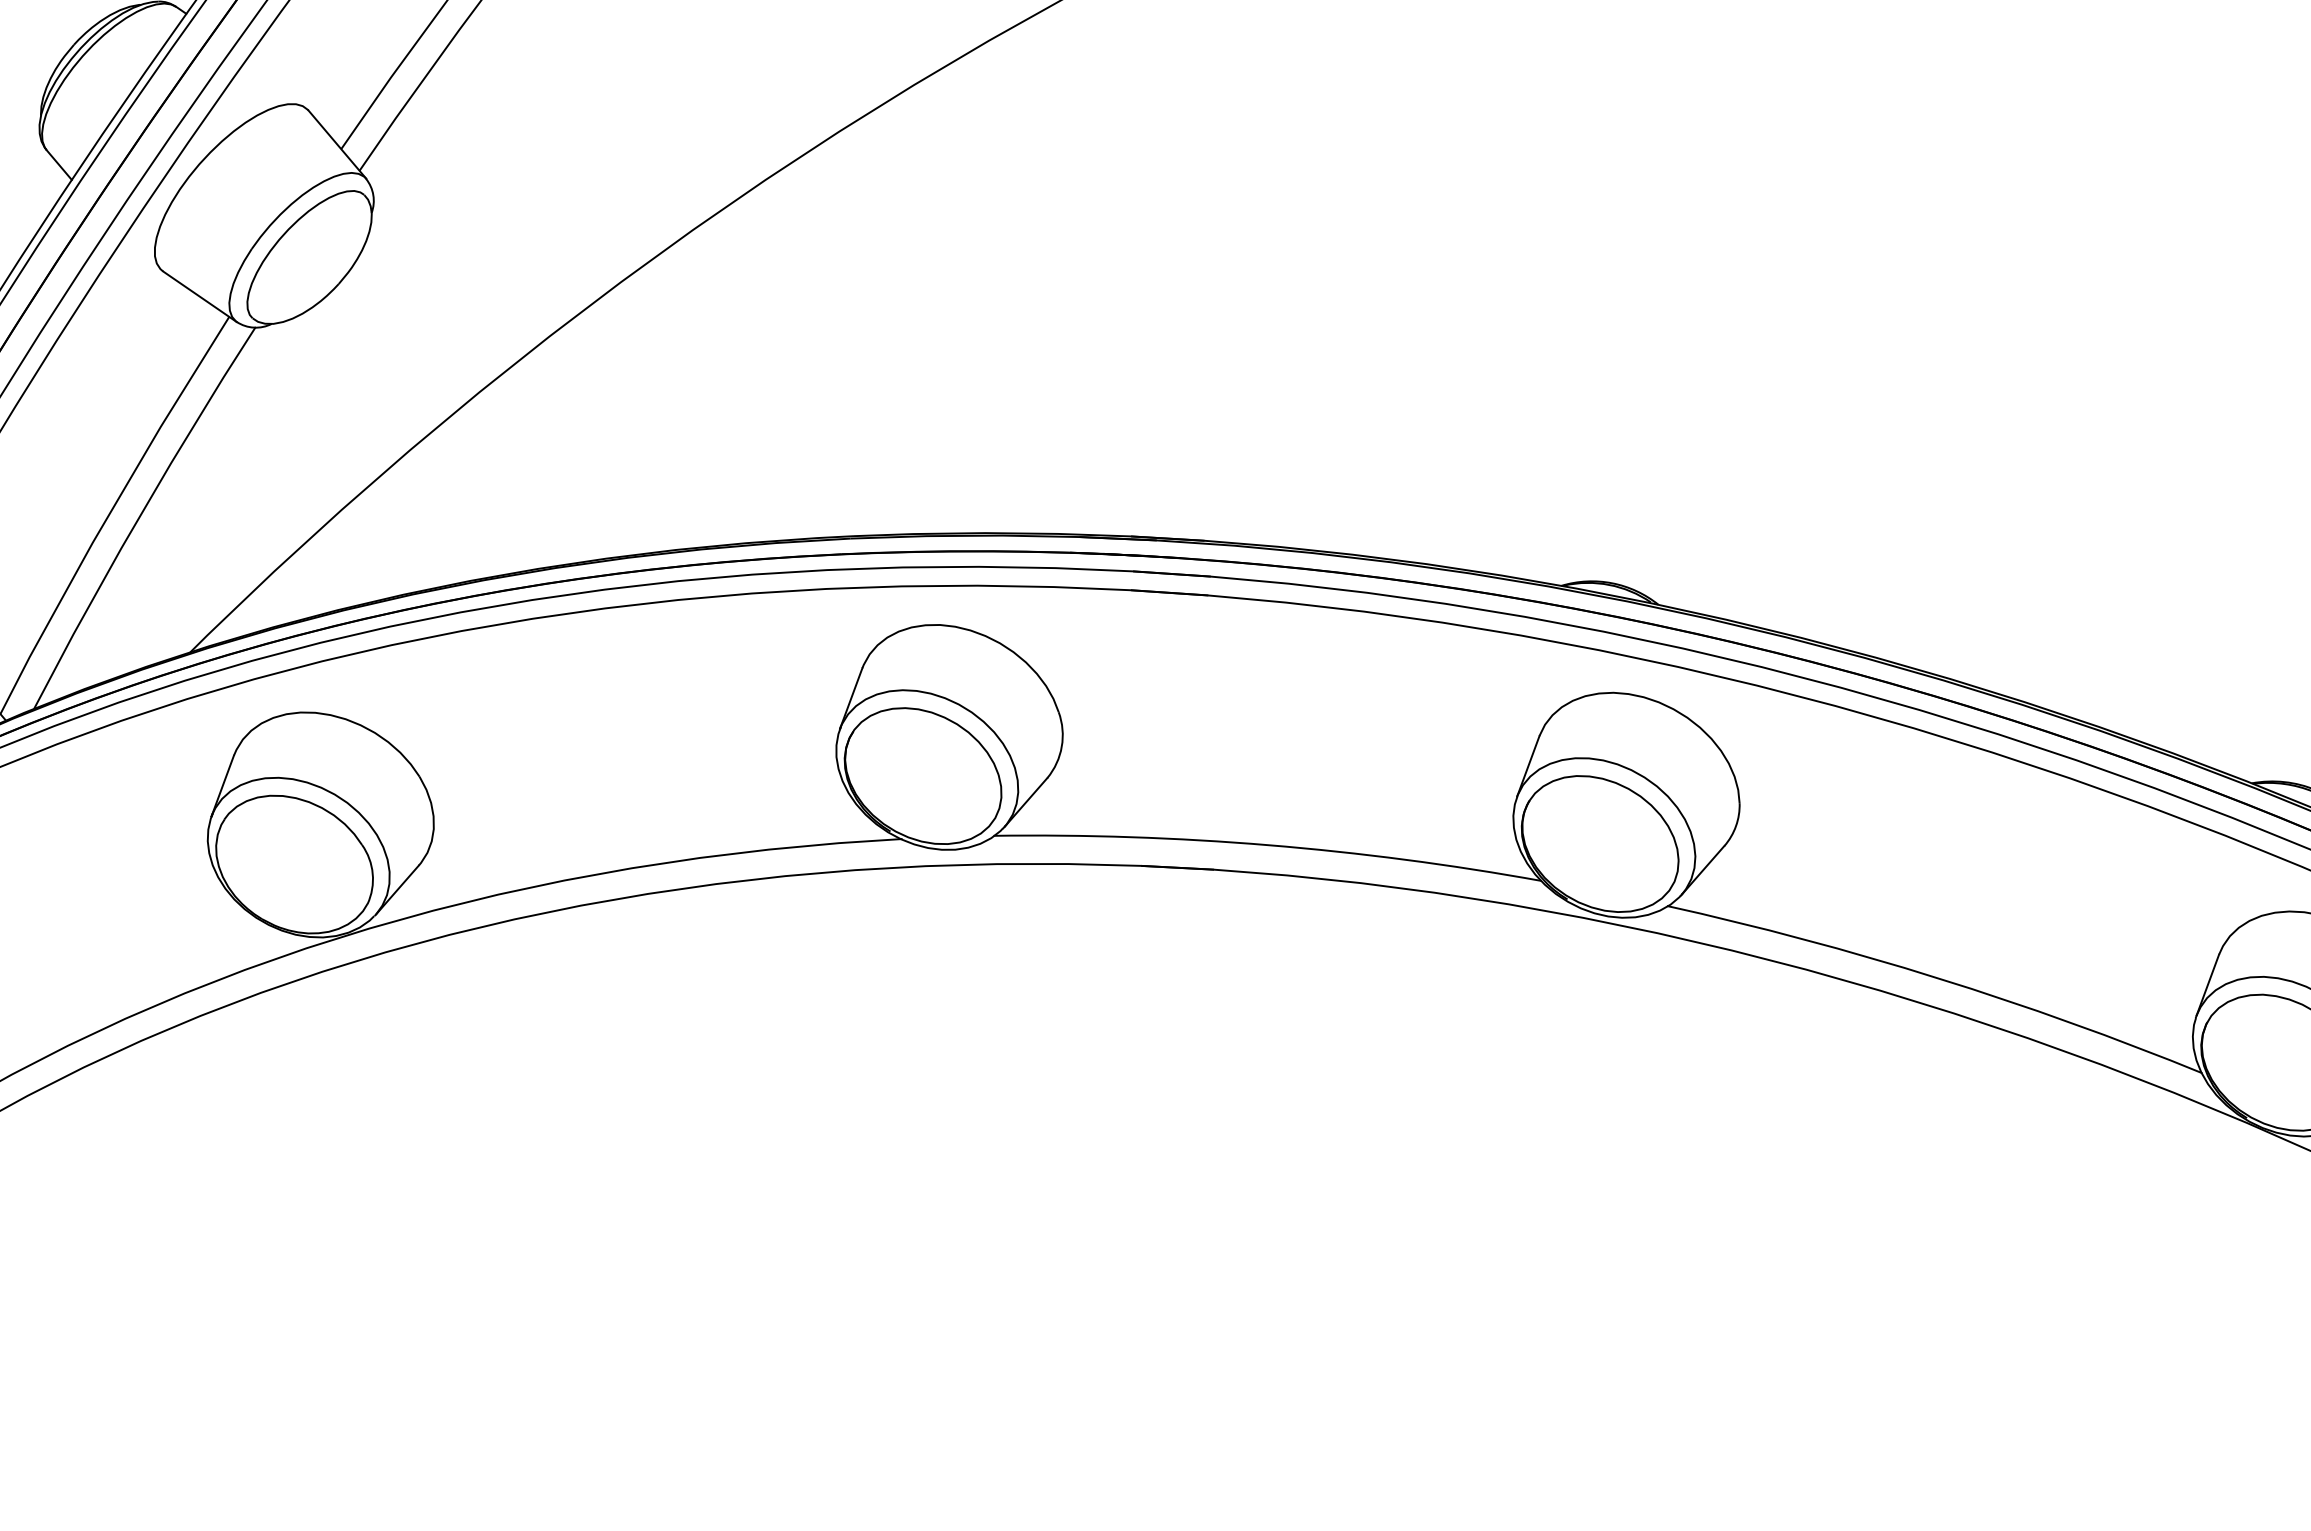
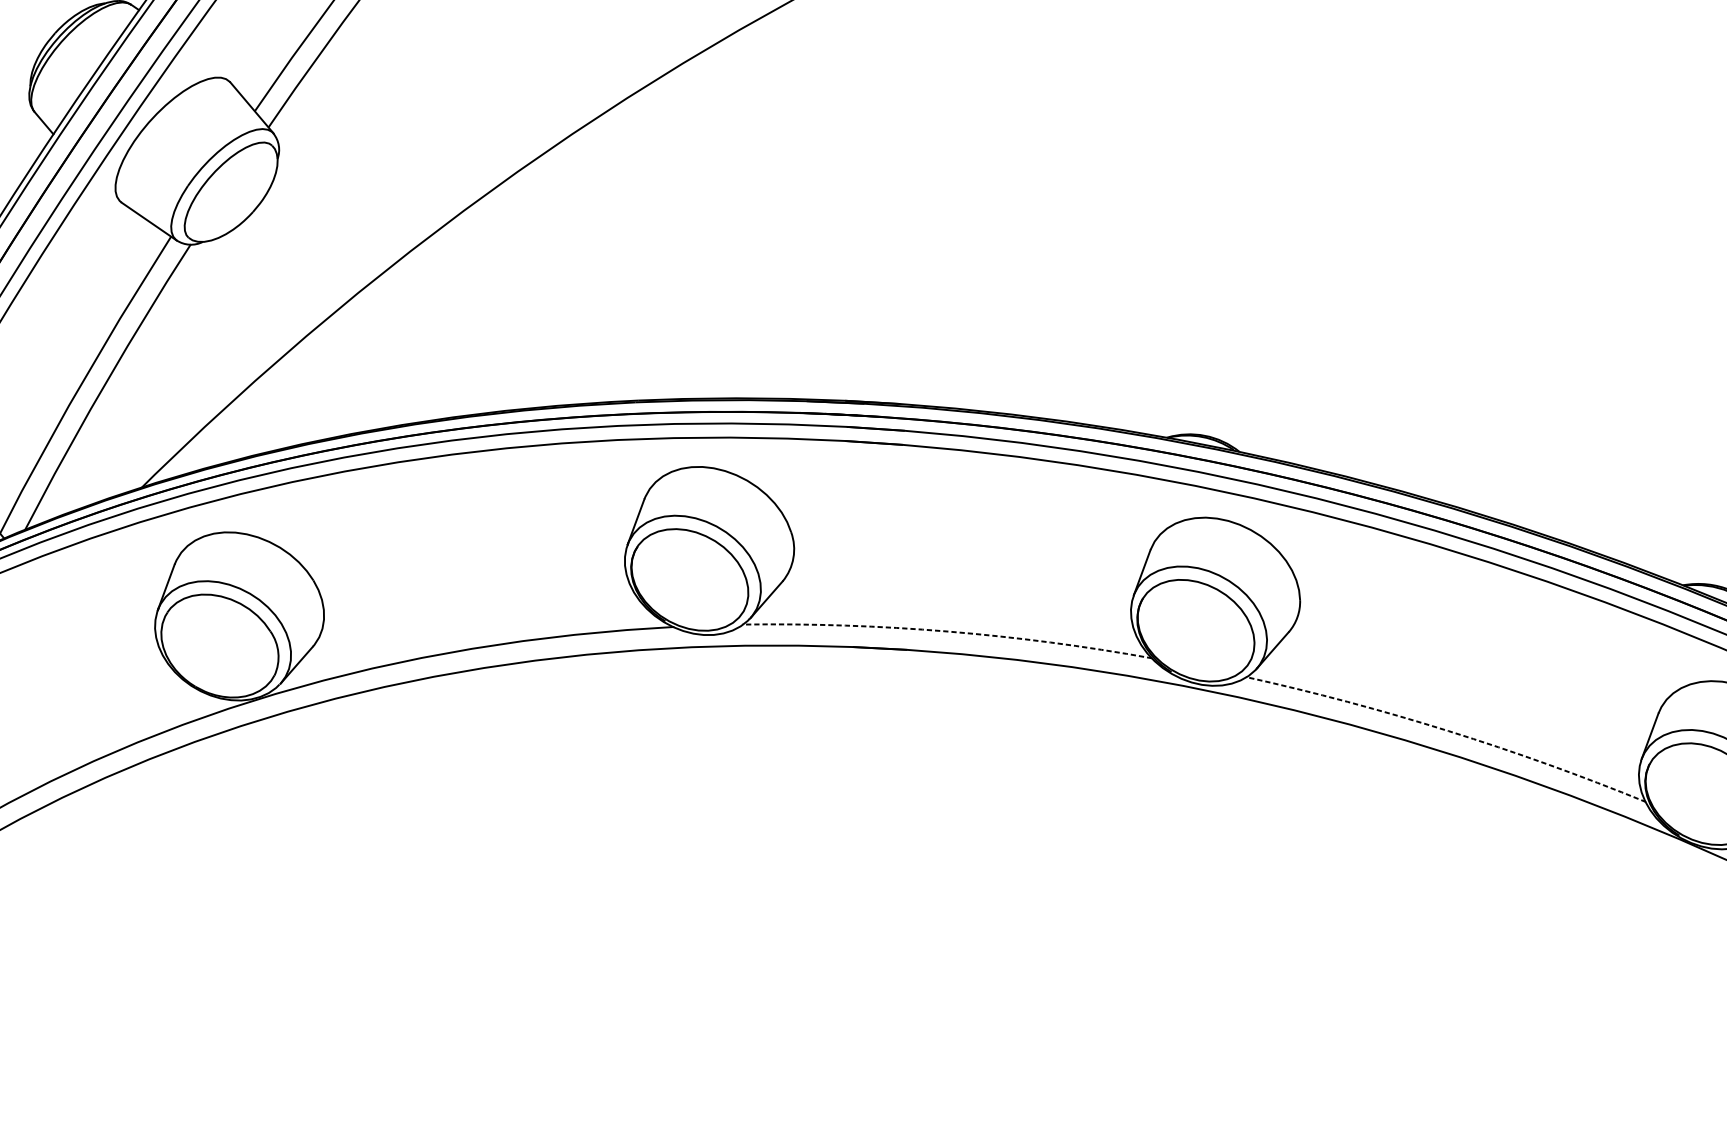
arc: (1268, 845) -> (947, 631), solid -> dashed
arc: (1938, 978) -> (1448, 731), solid -> dashed

